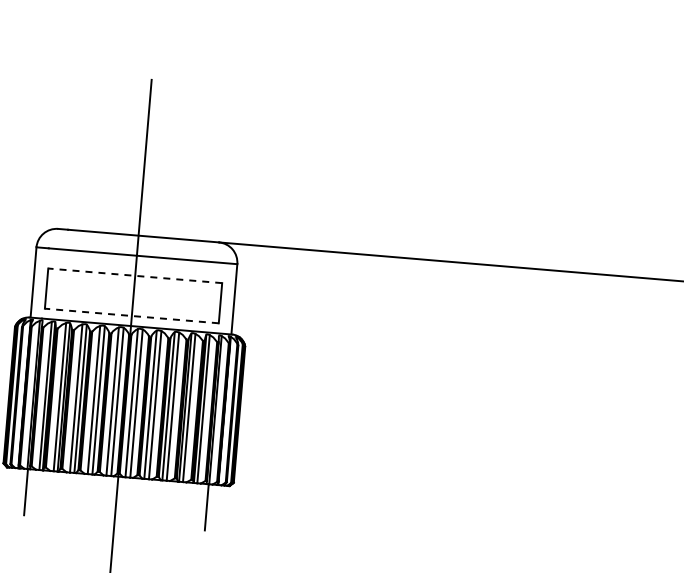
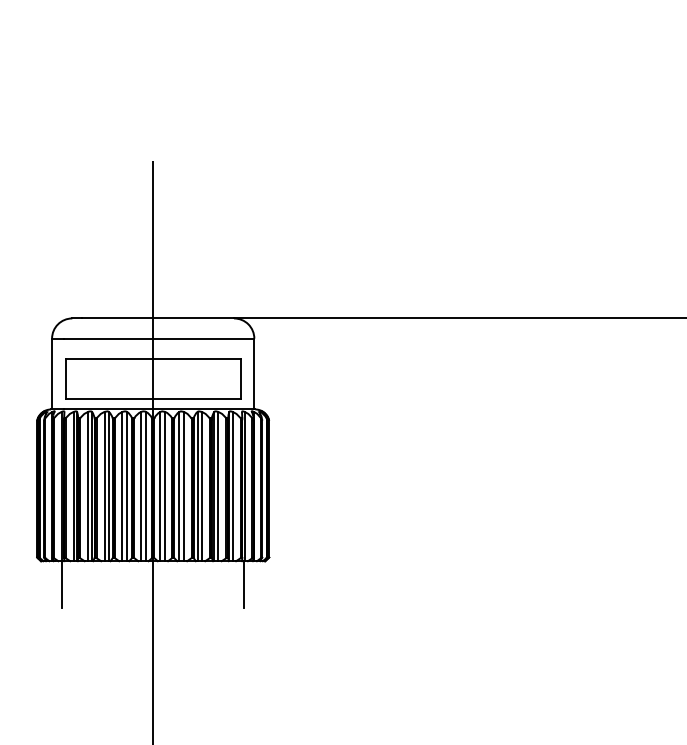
line: (135, 275) -> (153, 358), dashed -> solid
line: (132, 316) -> (153, 399), dashed -> solid

